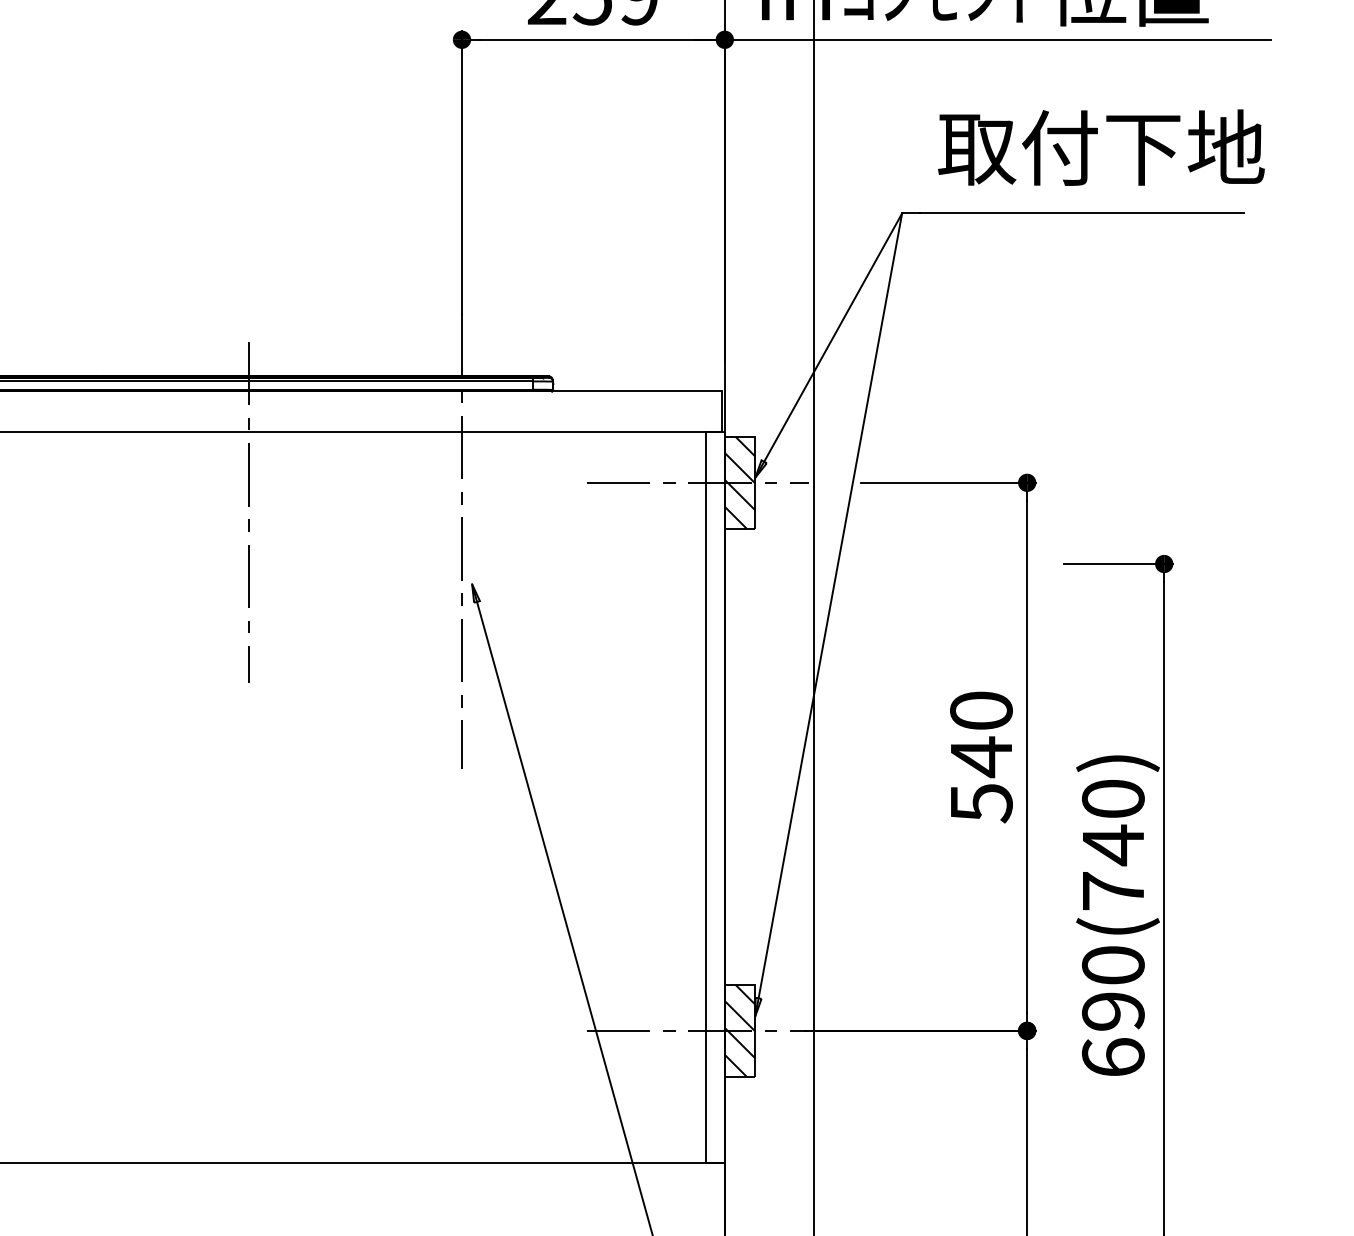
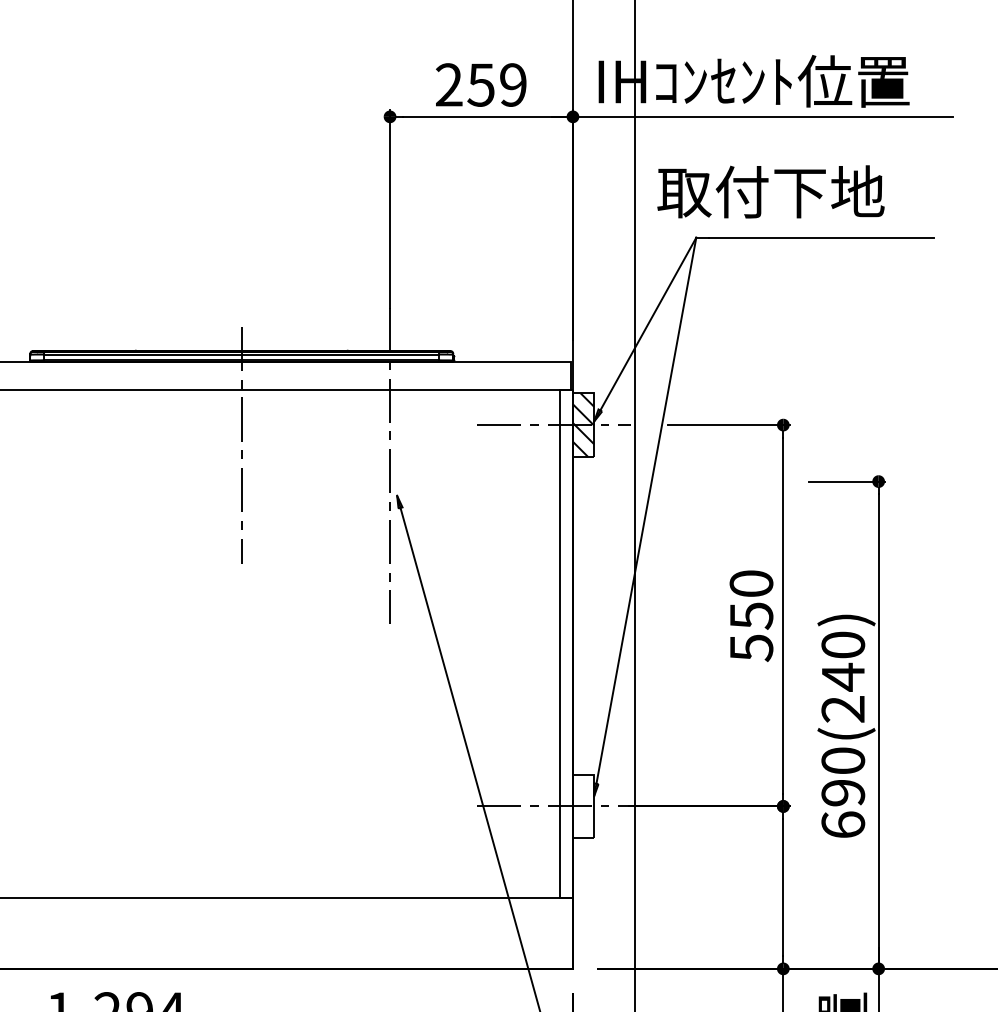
text: (1100, 147) -> (770, 191), moved
text: (981, 756) -> (751, 615), 540 -> 550
text: (1112, 890) -> (842, 708), 690(740) -> 690(240)
hatch: (739, 1030) -> (583, 806), removed

